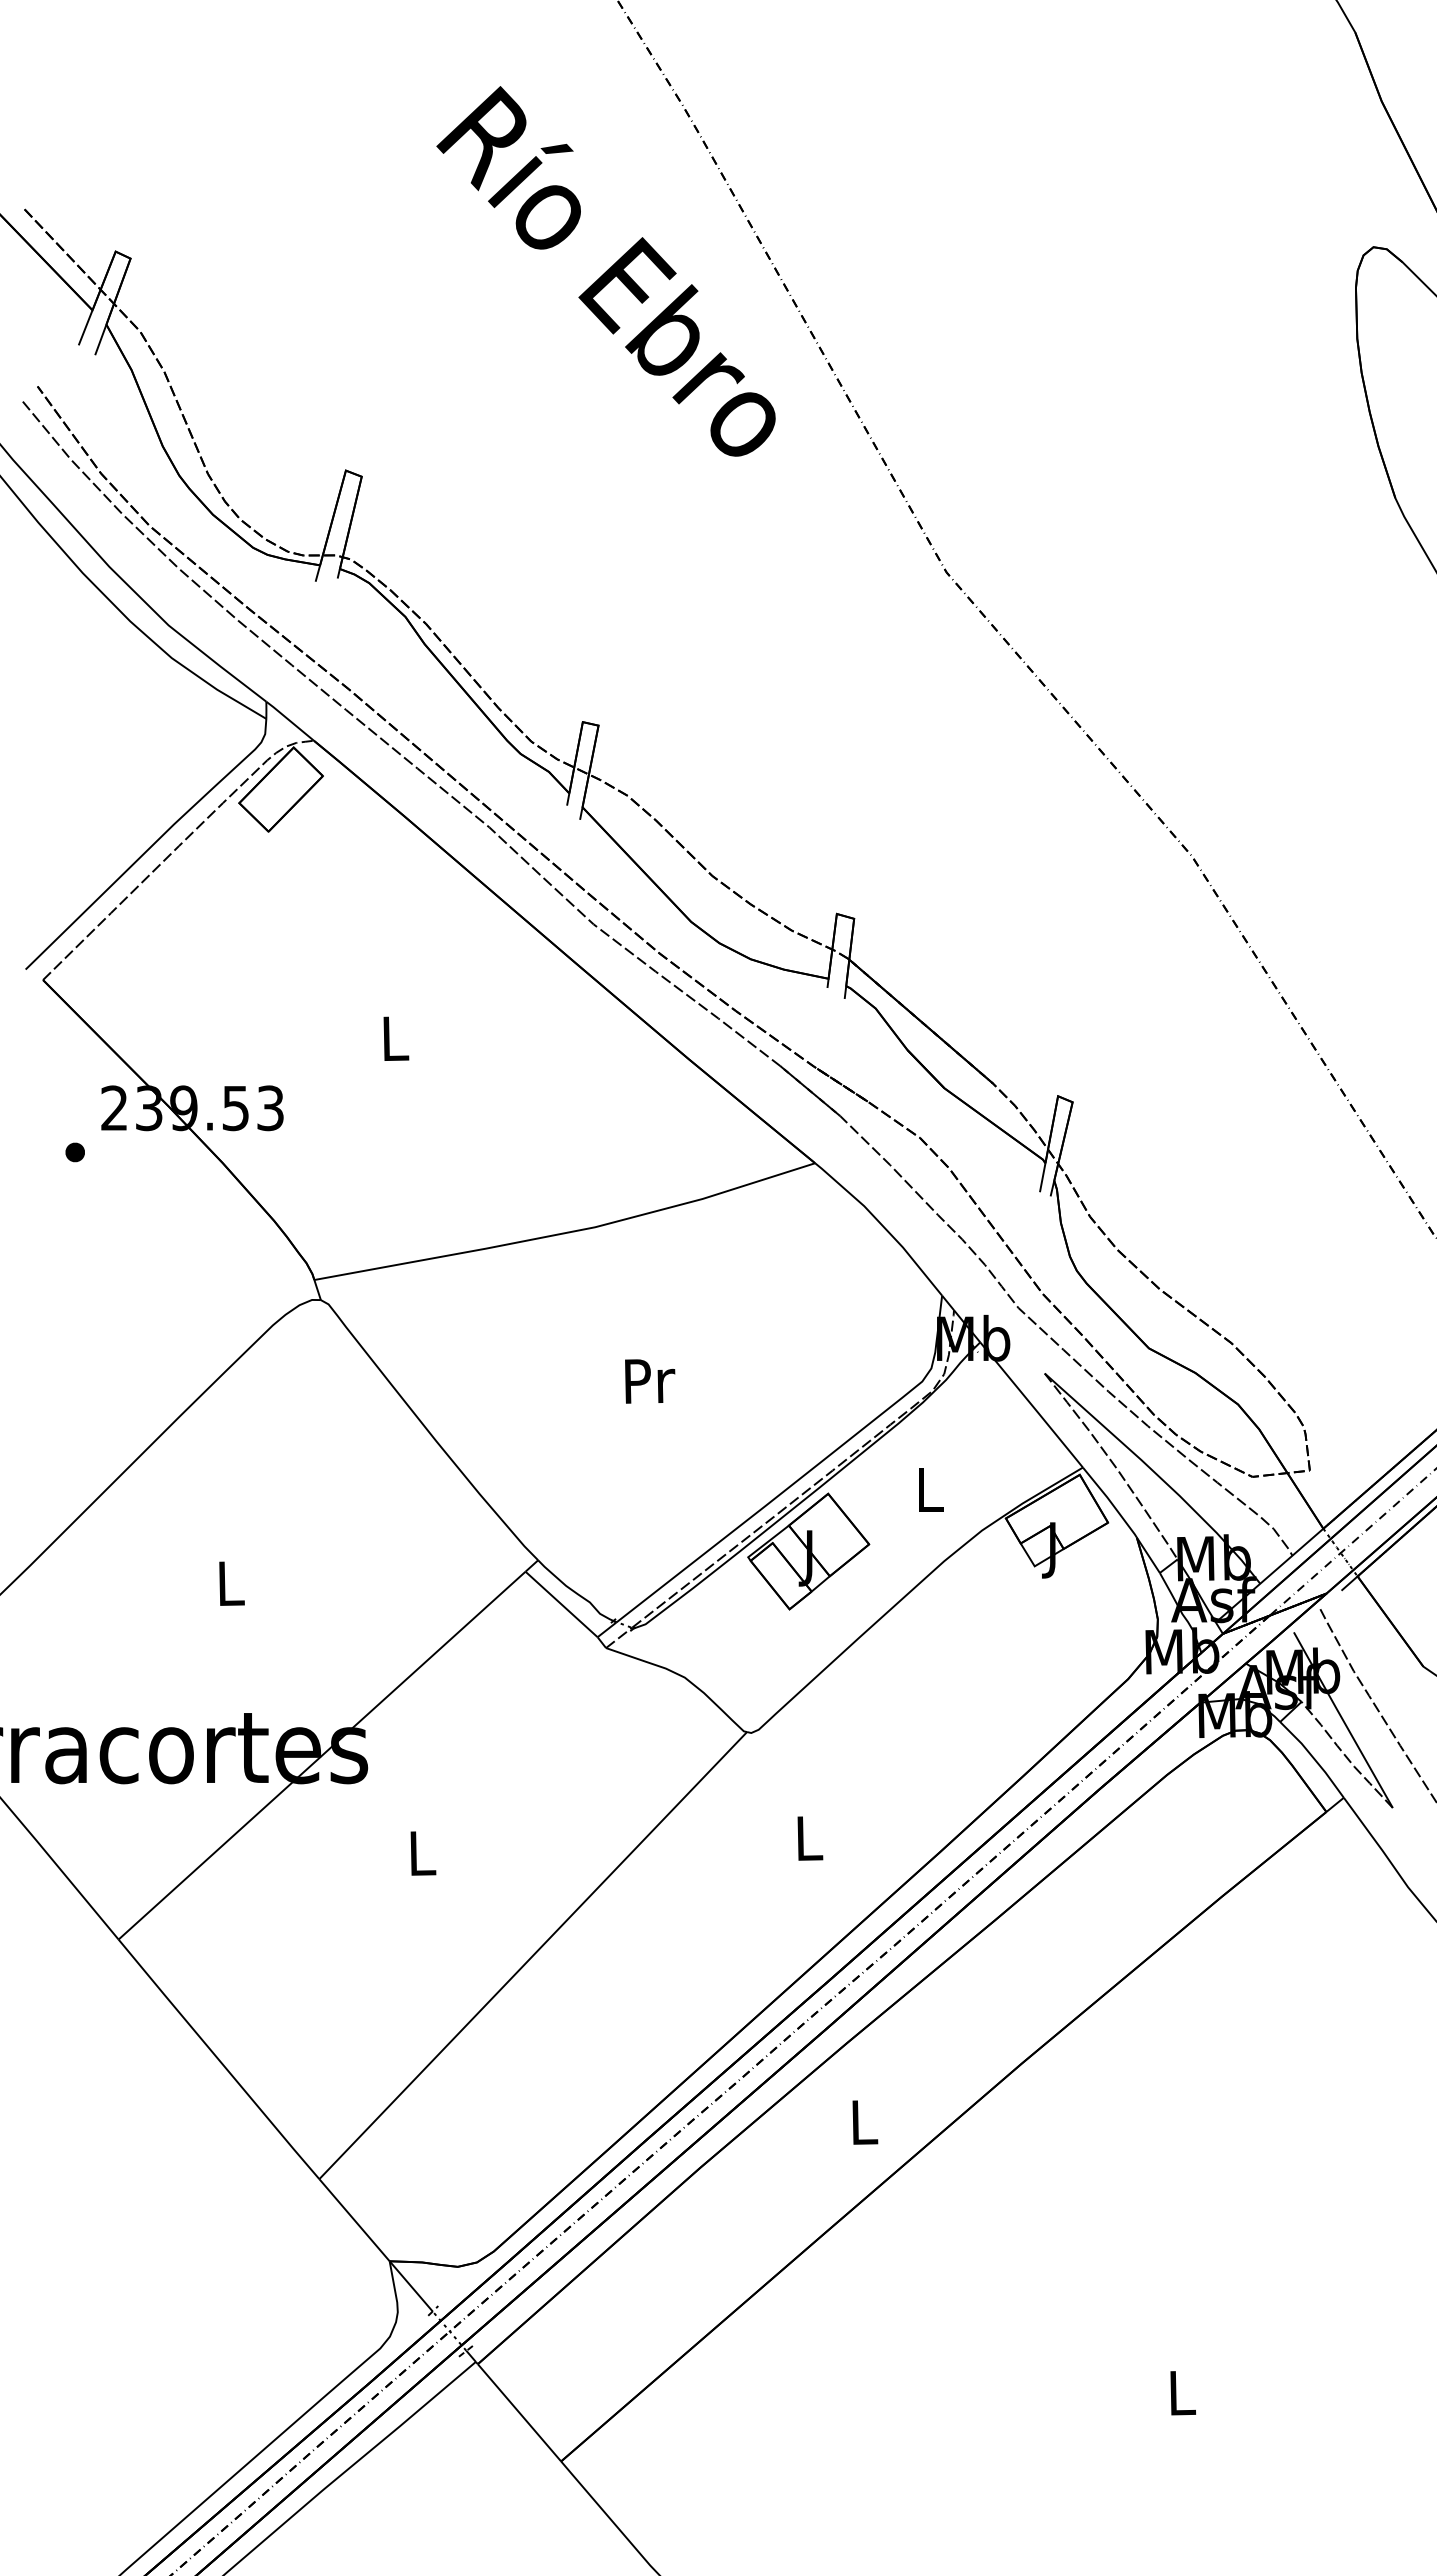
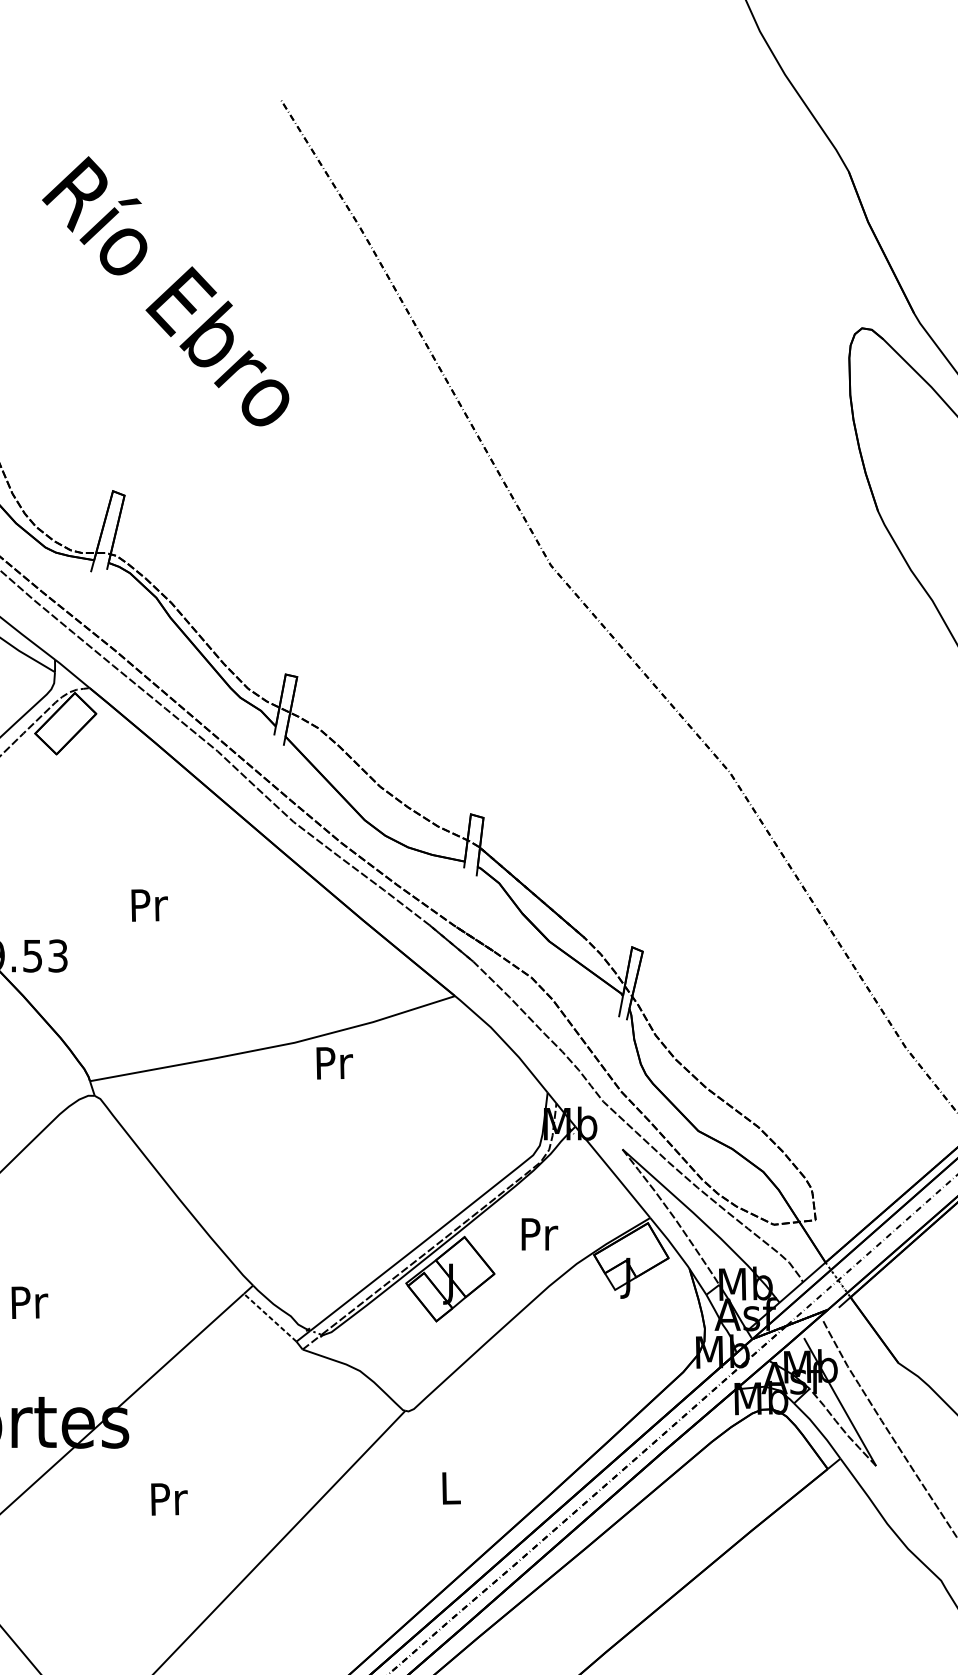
text: (605, 271) -> (165, 291), moved
text: (396, 1038) -> (149, 905), L -> Pr
text: (650, 1381) -> (335, 1063), moved
text: (931, 1490) -> (539, 1234), L -> Pr
text: (231, 1583) -> (29, 1302), L -> Pr
line: (561, 1604) -> (270, 1317), solid -> dashed
text: (423, 1853) -> (169, 1499), L -> Pr

